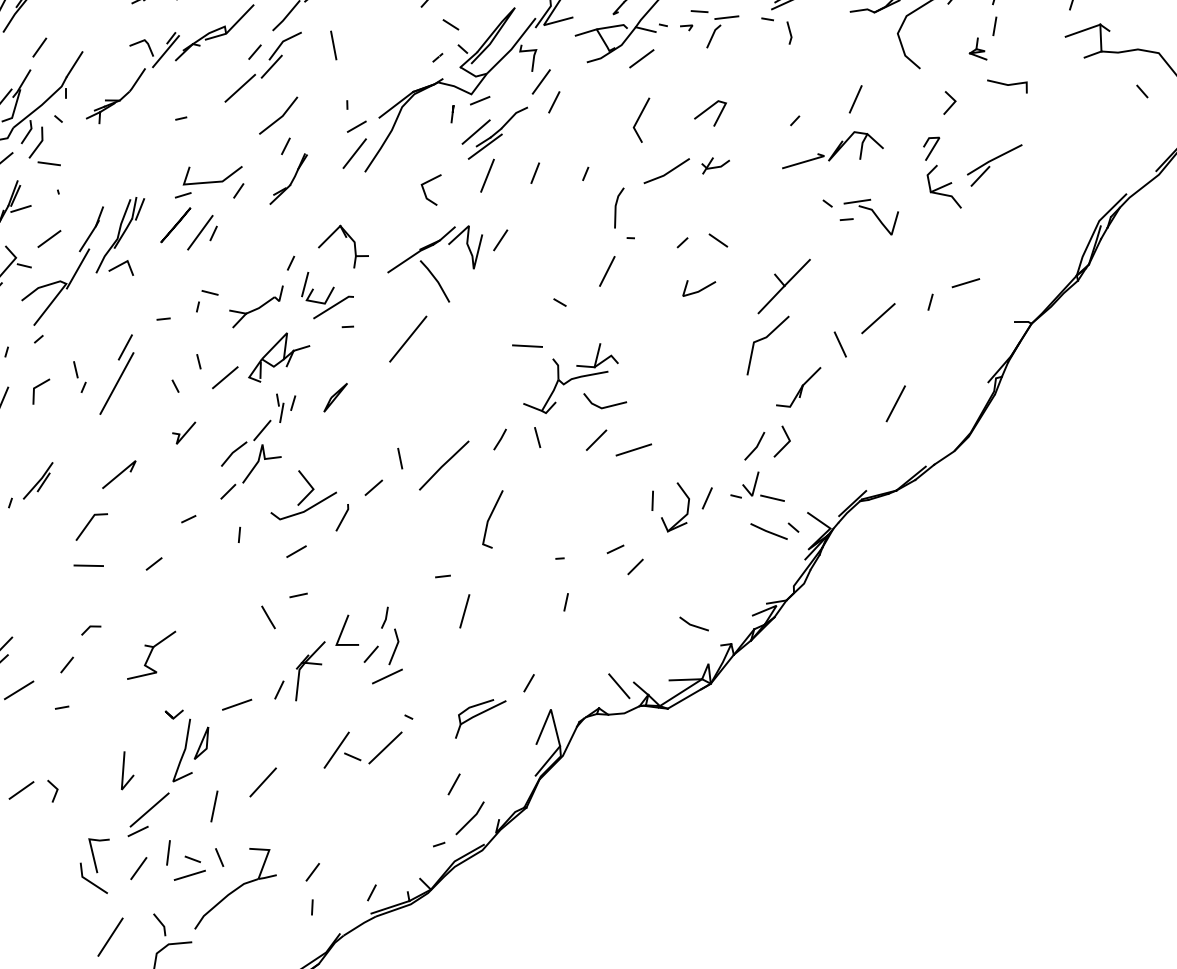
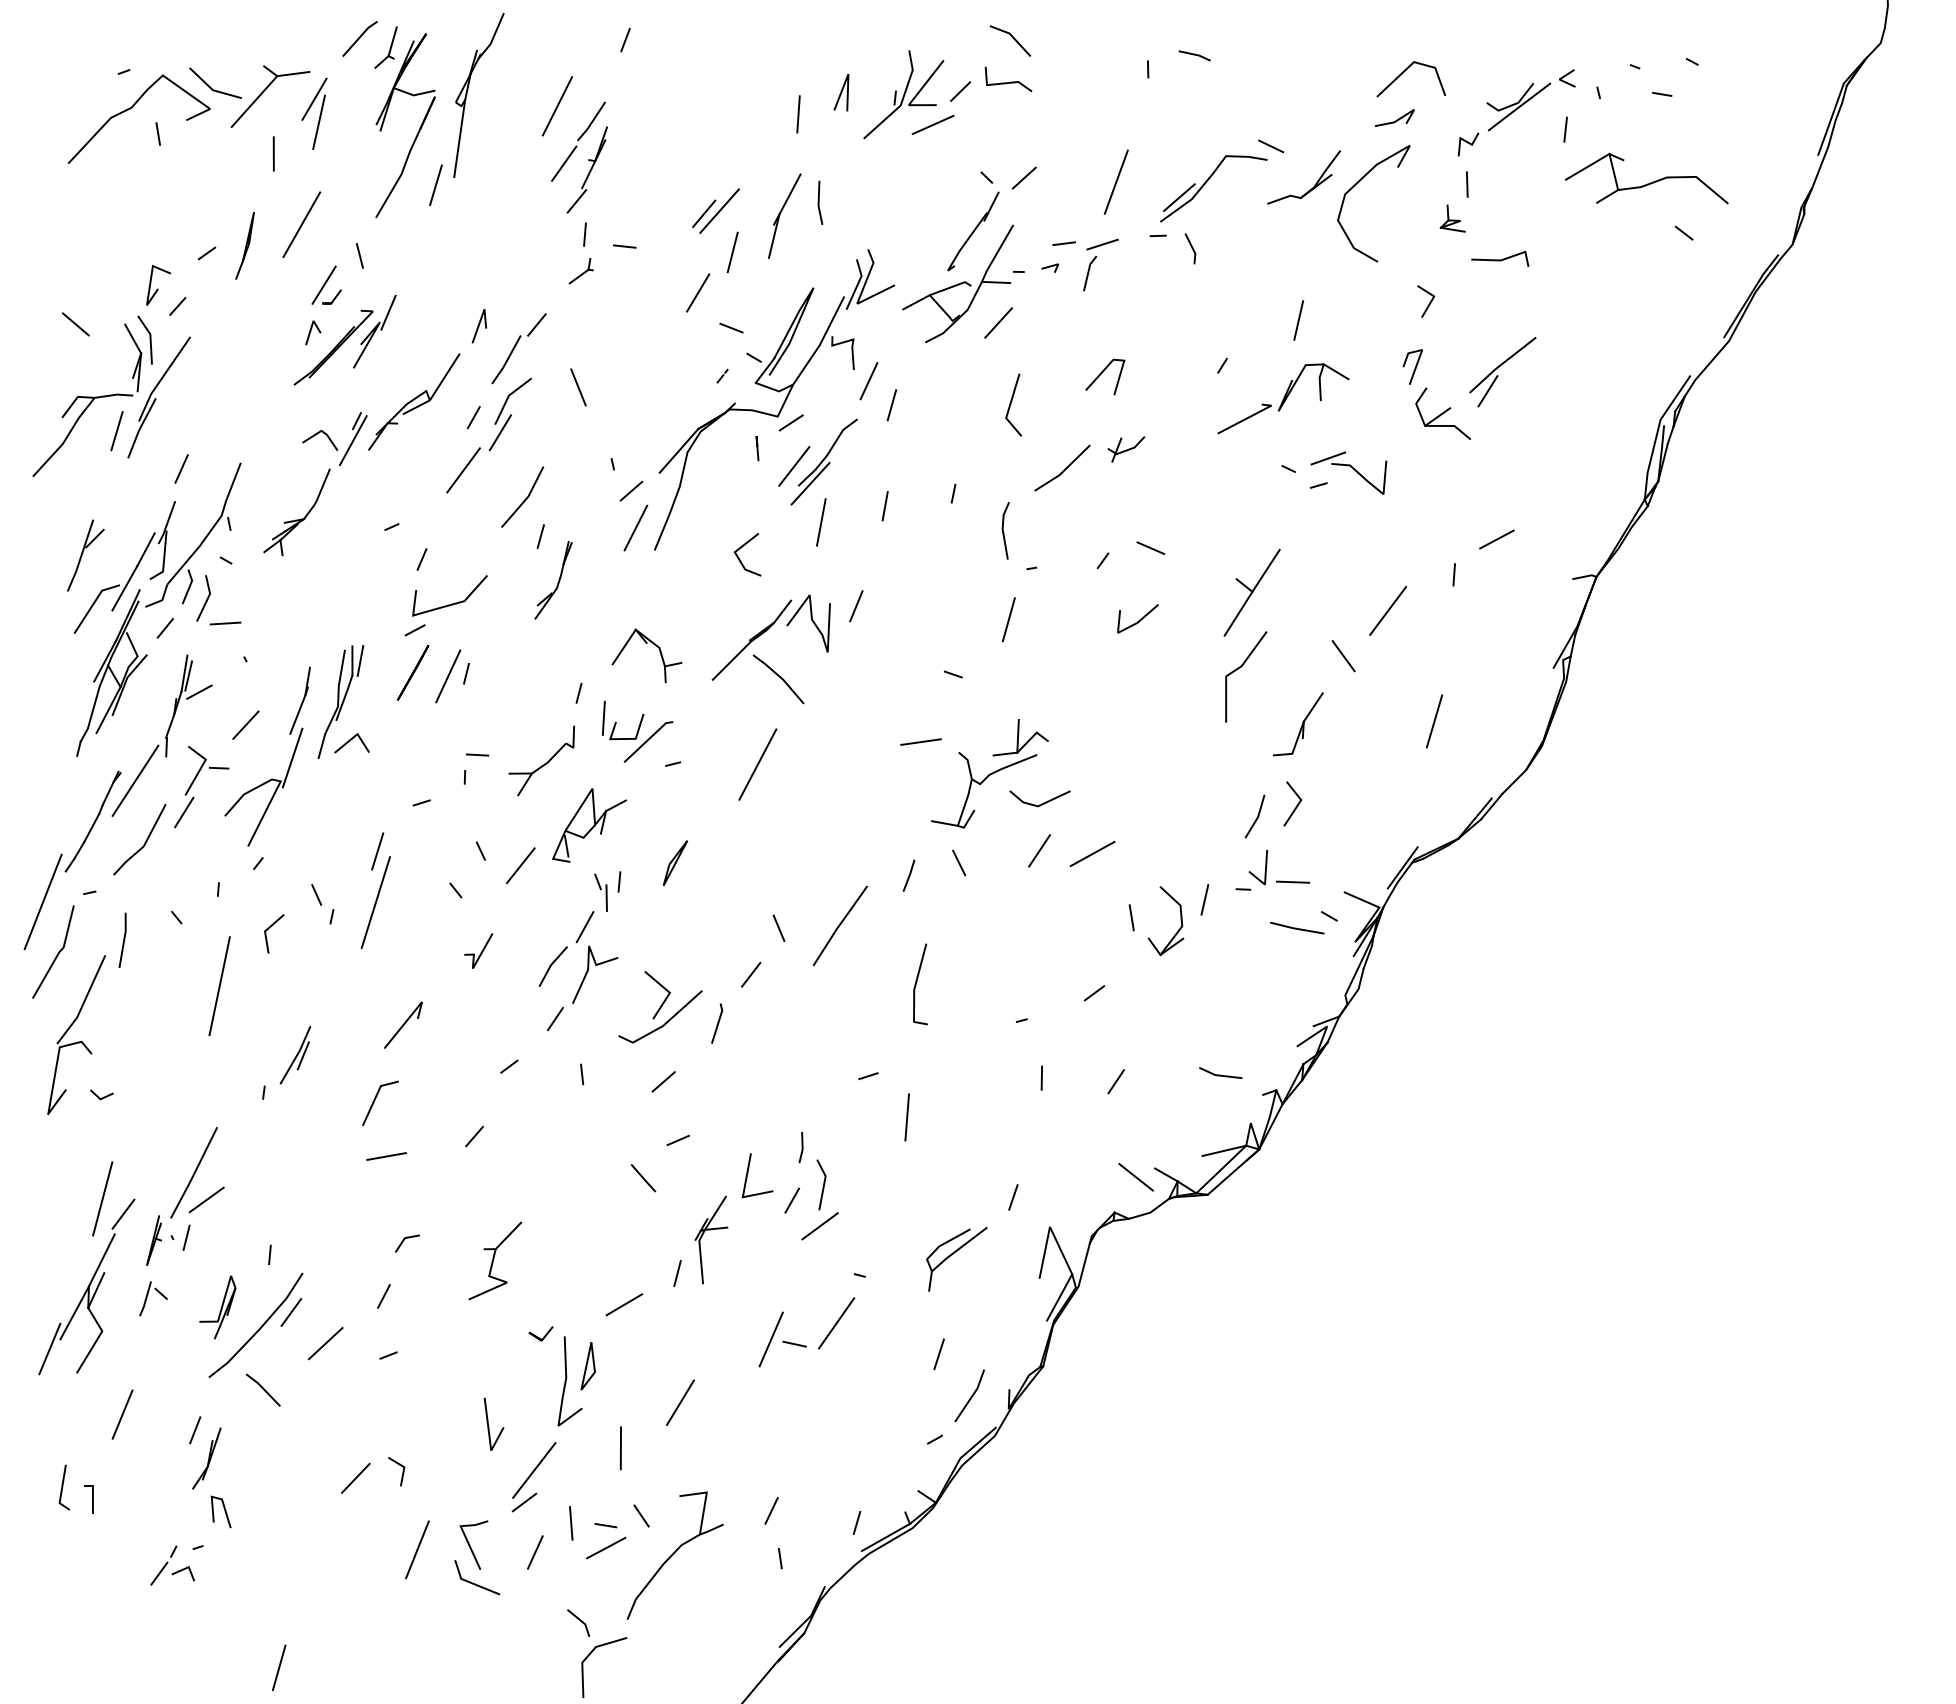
line: (238, 190) -> (421, 559), moved
line: (635, 566) -> (1115, 1081), moved
line: (110, 936) -> (417, 1549), moved

